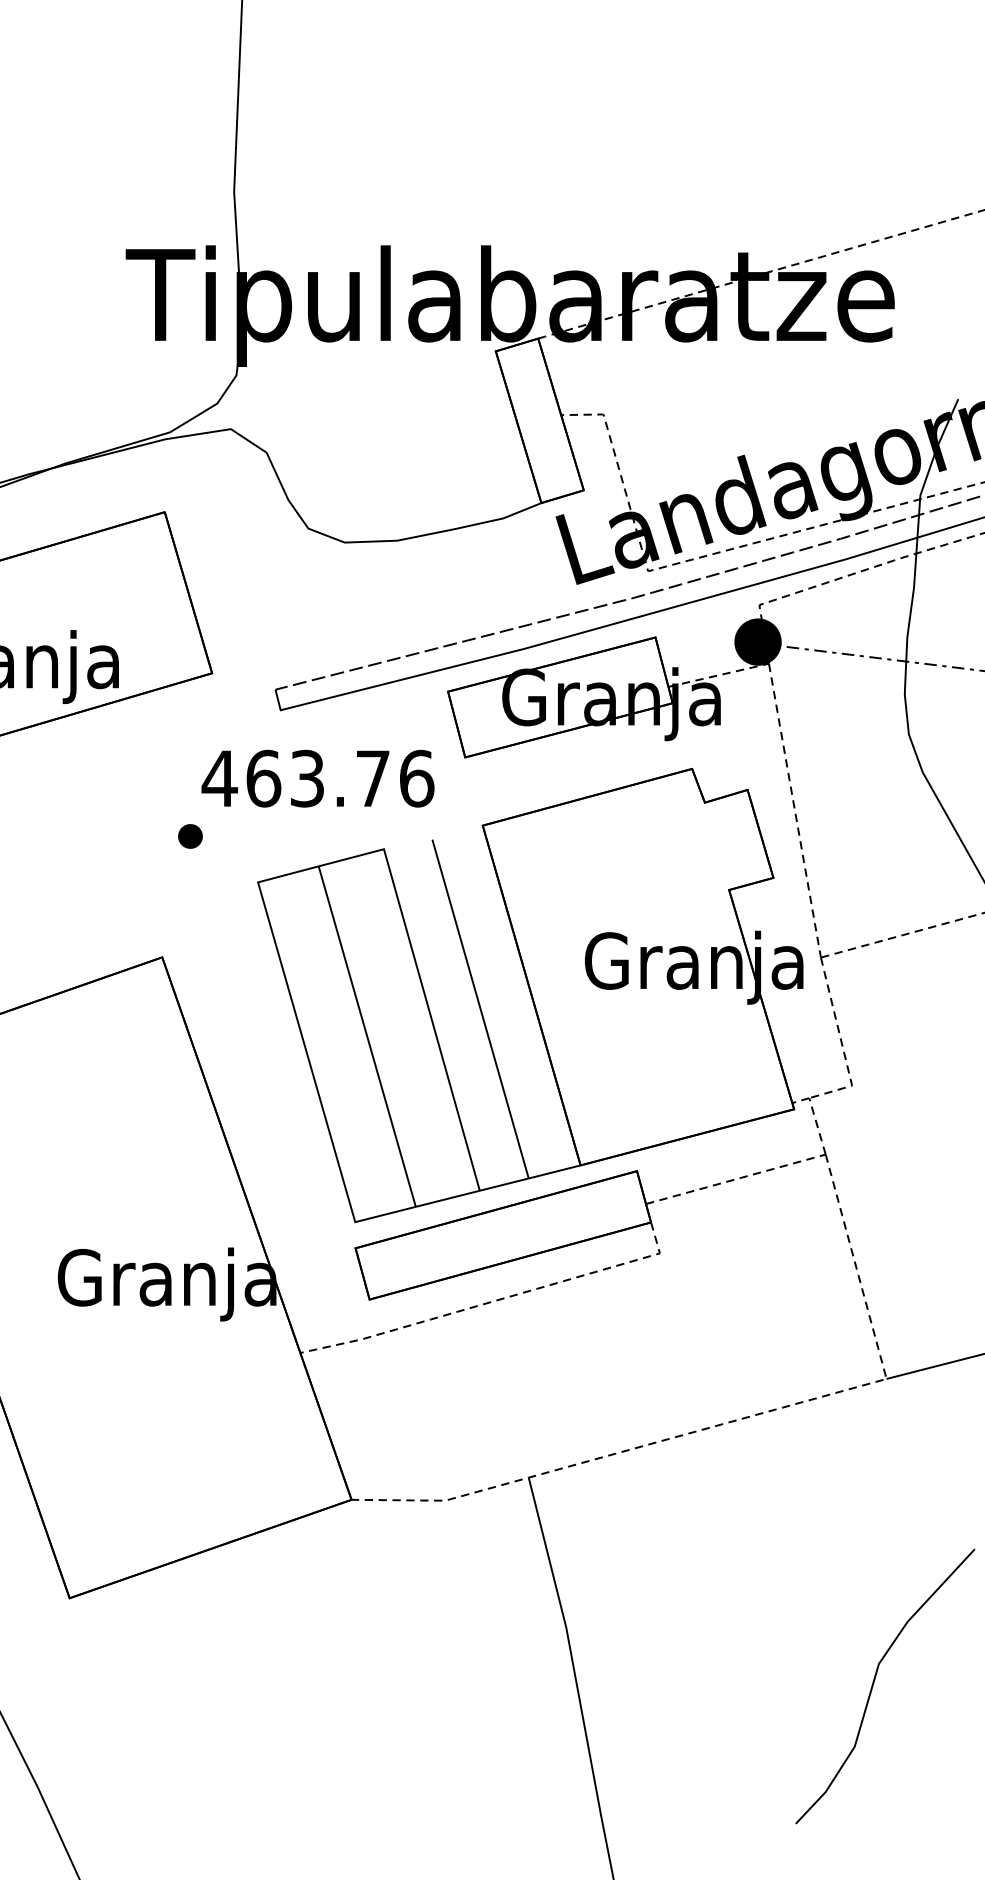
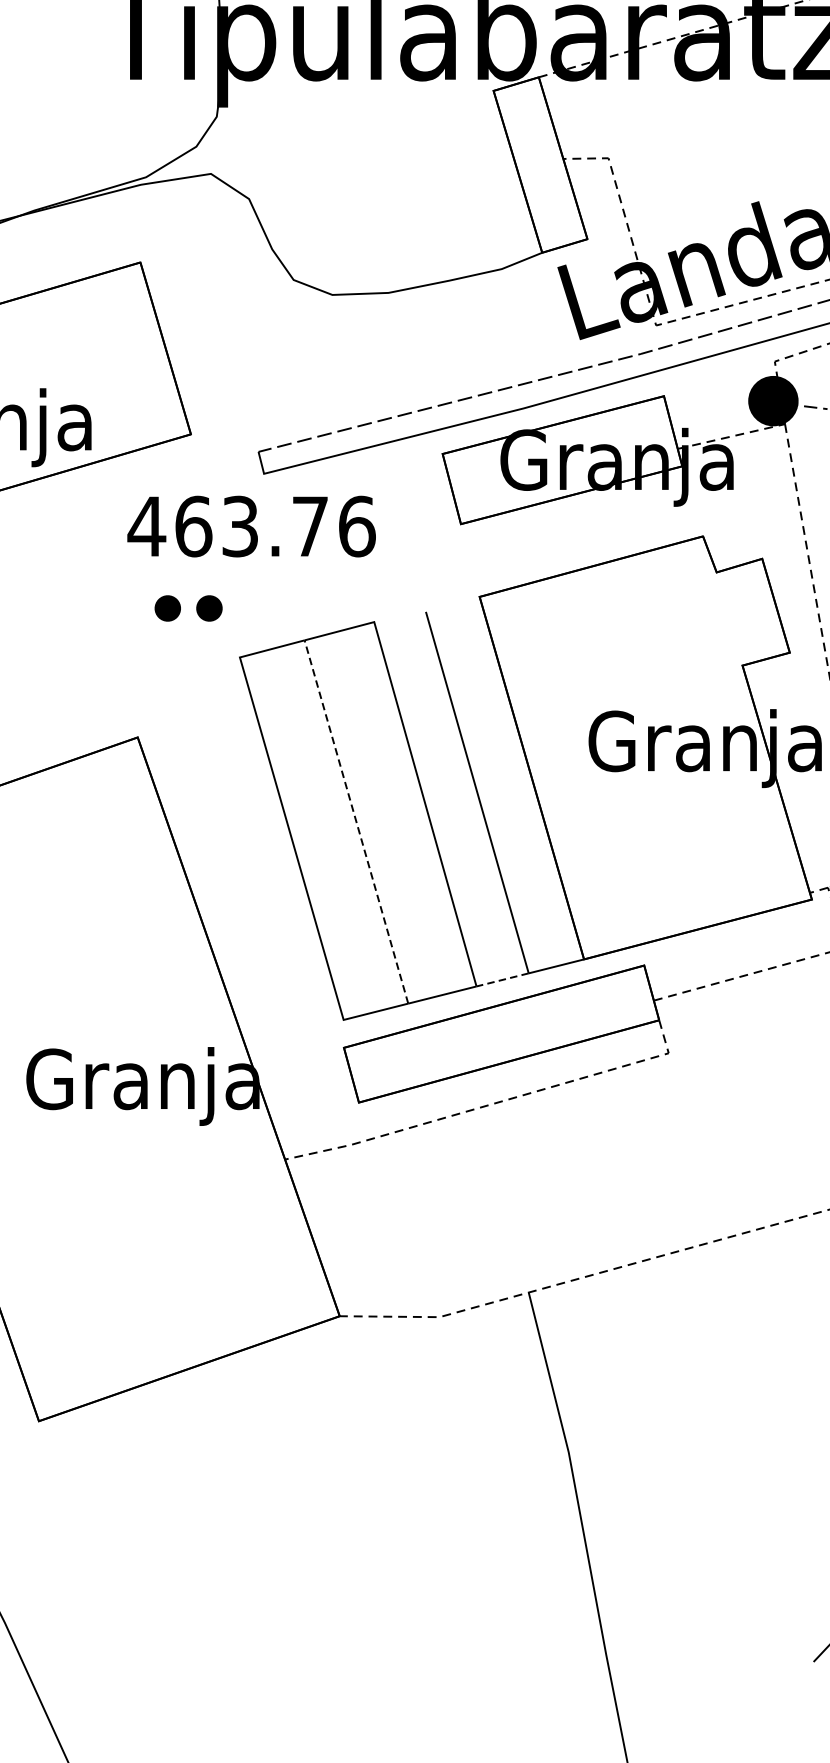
text: (317, 778) -> (251, 526), moved
part: (229, 836) -> (209, 608), added
line: (367, 1036) -> (356, 821), solid -> dashed
line: (503, 1184) -> (501, 979), solid -> dashed

